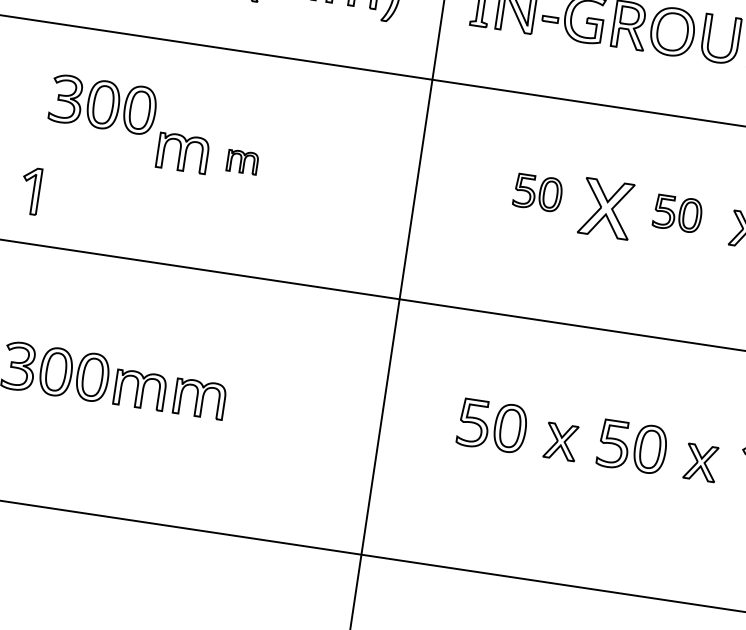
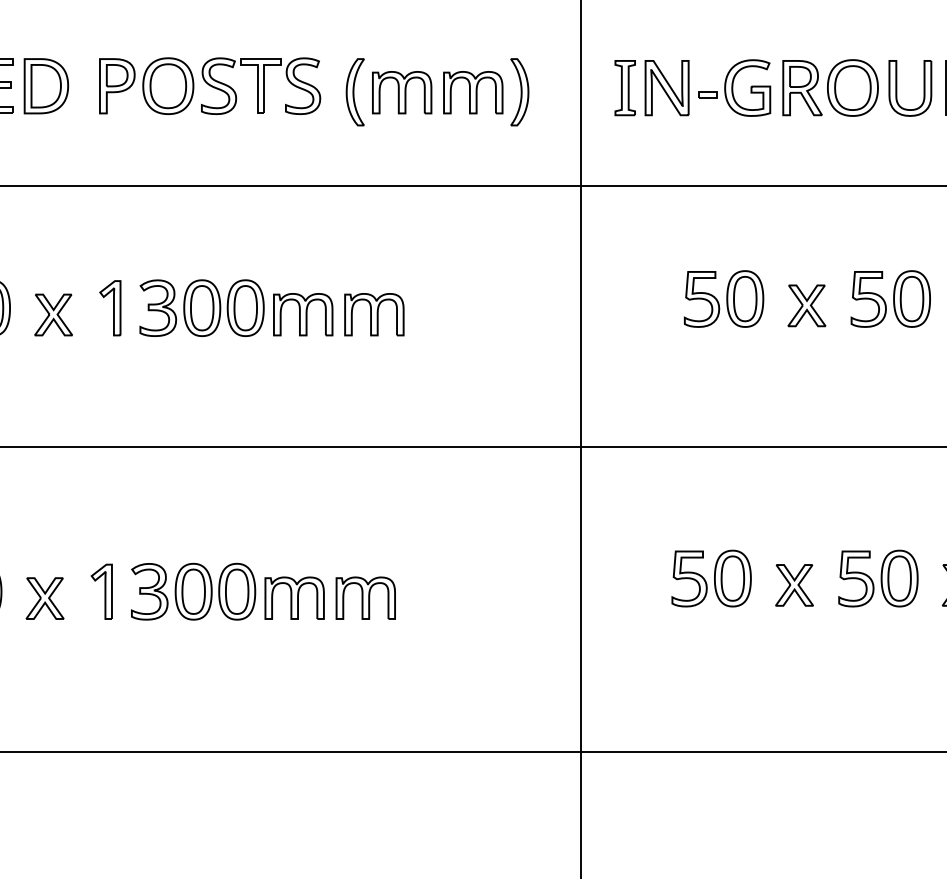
part: (102, 104) -> (201, 307), moved
part: (242, 161) -> (374, 314), size x1.67
part: (30, 191) -> (110, 308), moved
part: (538, 192) -> (724, 298), size x1.43
part: (606, 208) -> (806, 305), size x0.62
part: (677, 213) -> (890, 298), size x1.43

